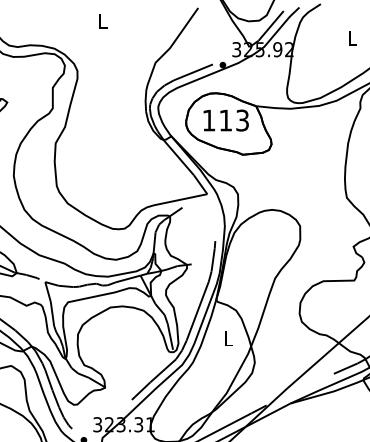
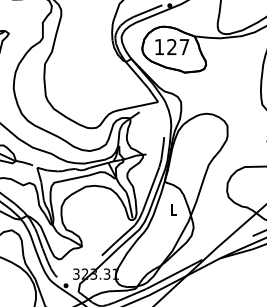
text: (233, 120) -> (177, 47), 113 -> 127

